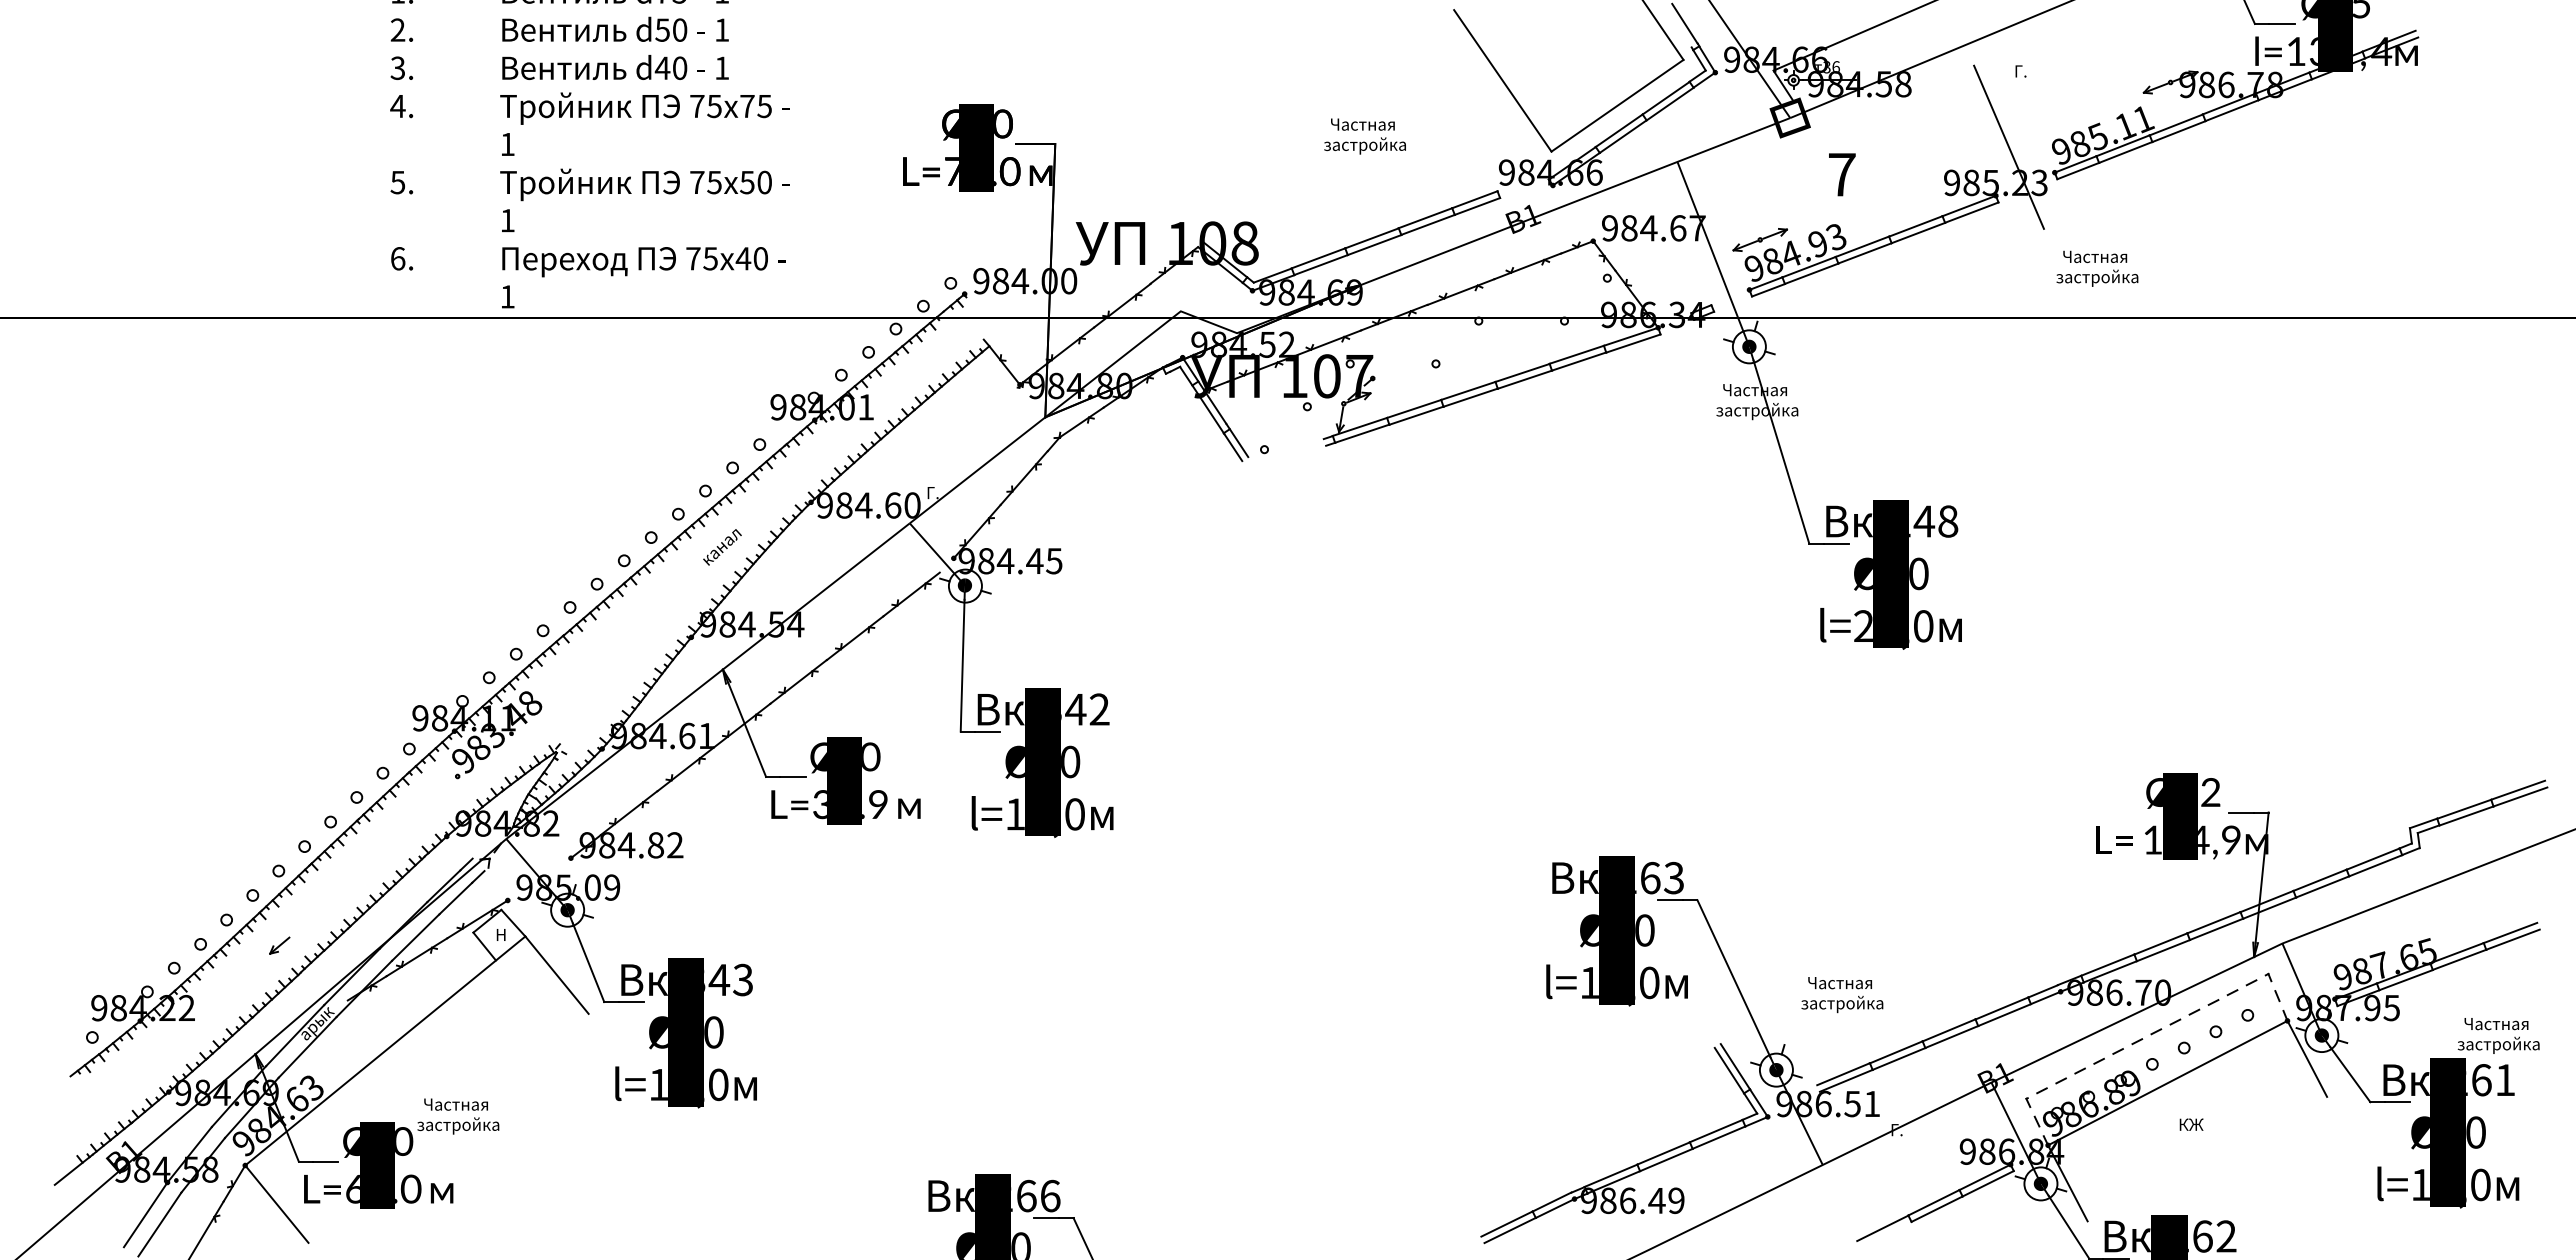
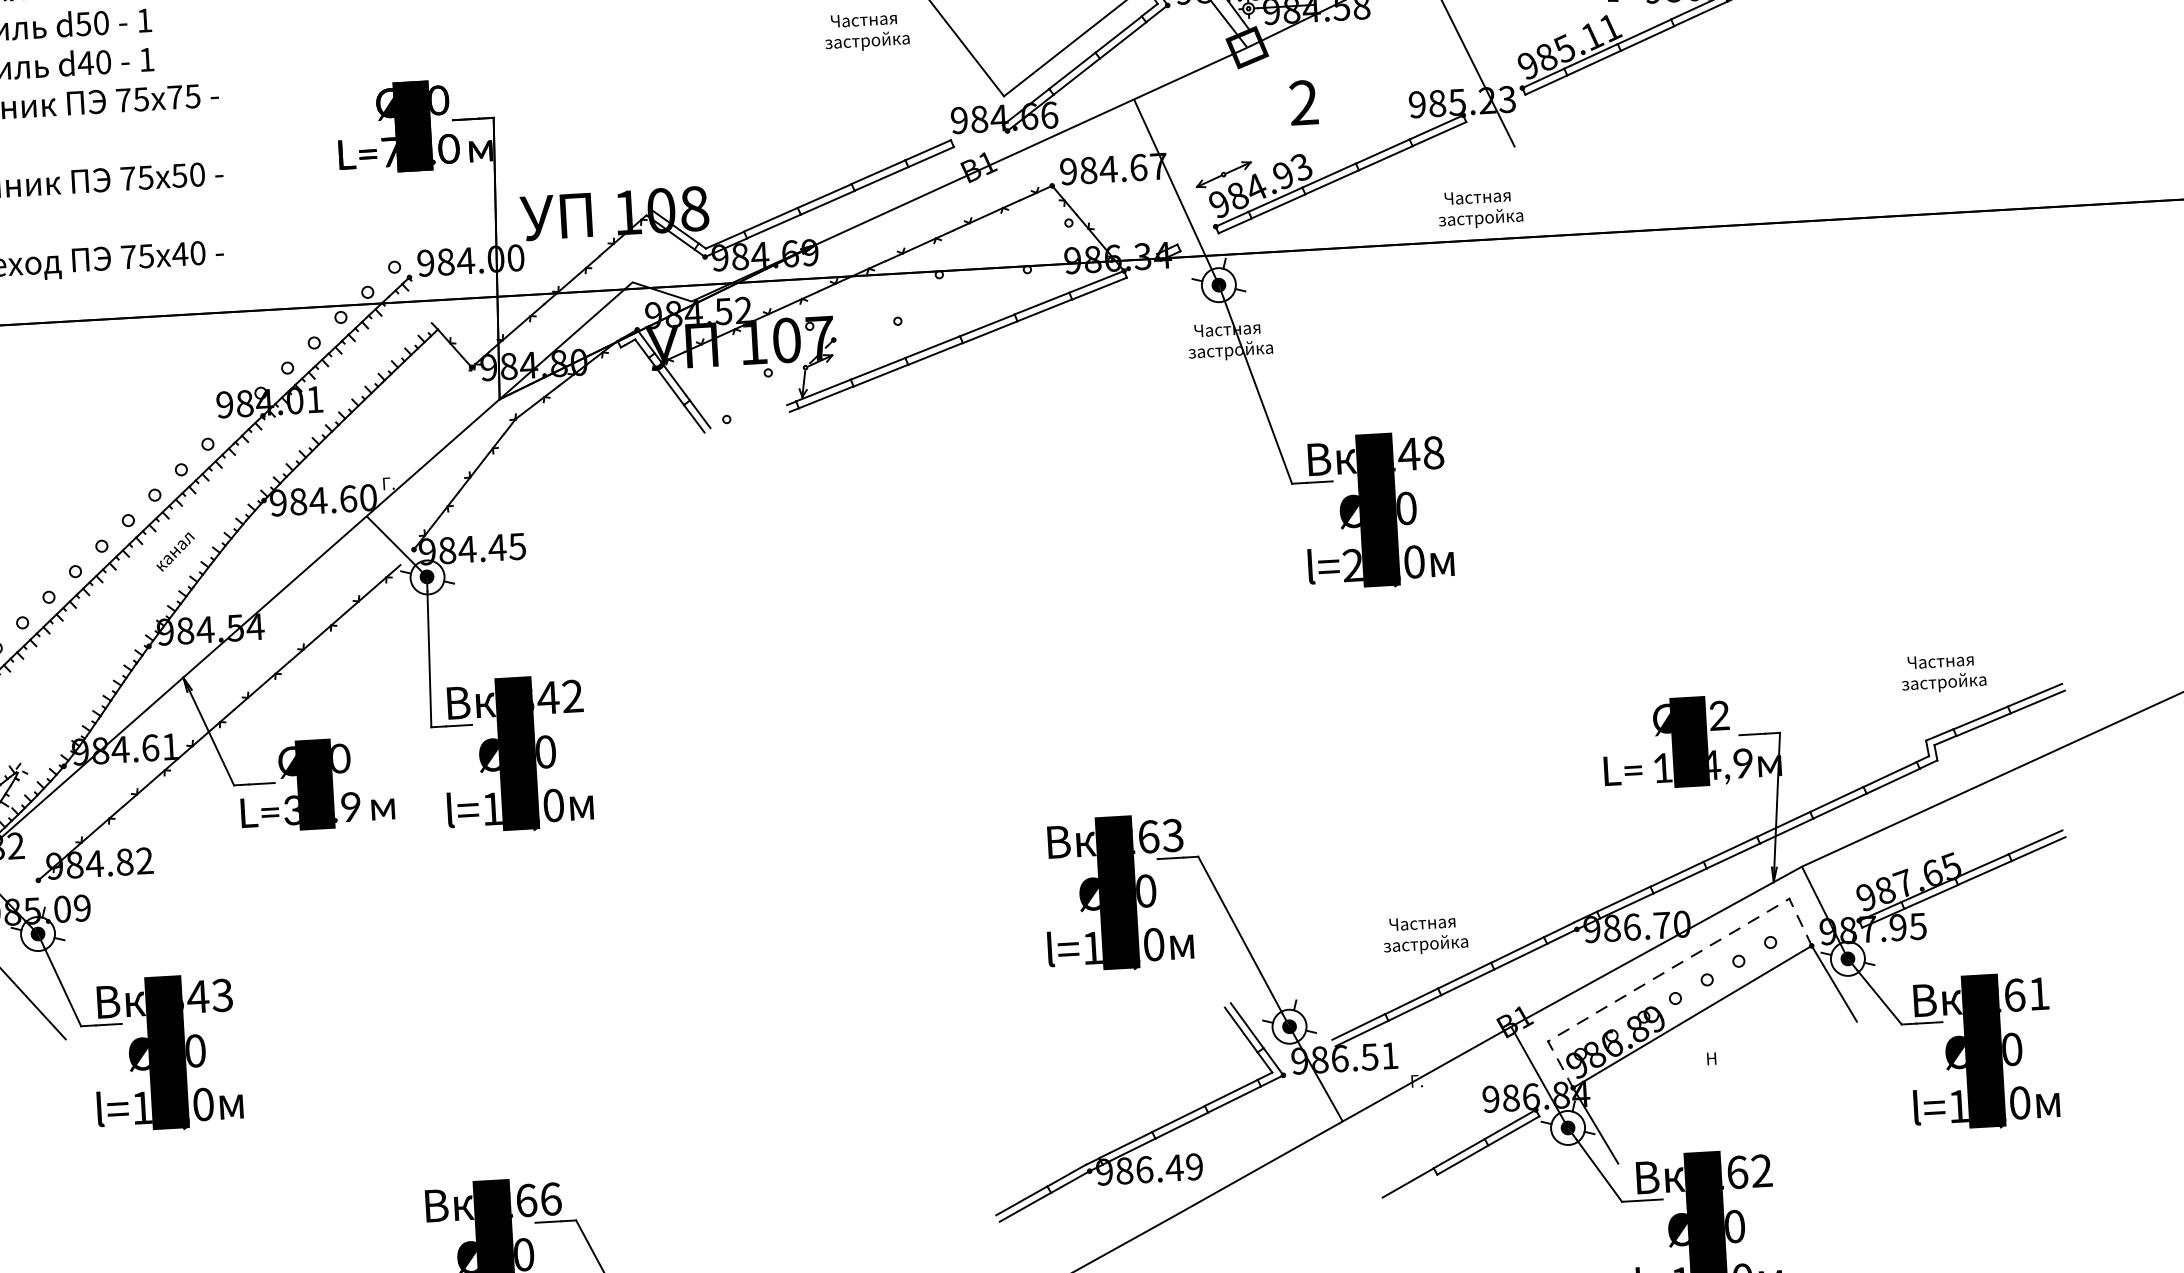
text: (1364, 136) -> (866, 31), moved
text: (1841, 174) -> (1303, 102), 7 -> 2
text: (2097, 268) -> (1480, 208), moved
text: (1842, 995) -> (1425, 935), moved
text: (2498, 1035) -> (1943, 672), moved
text: (2193, 1124) -> (1721, 1057), КЖ -> Н

